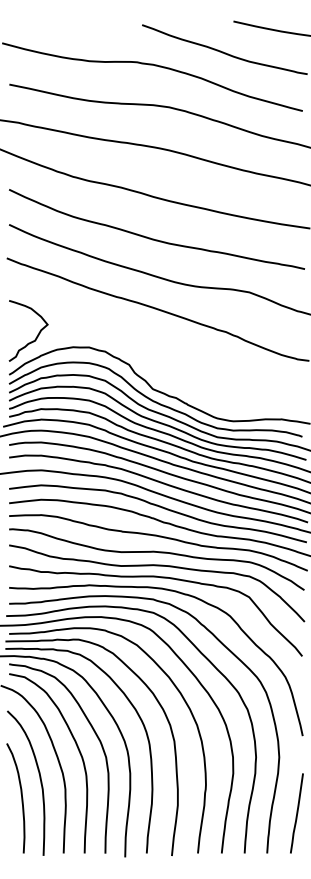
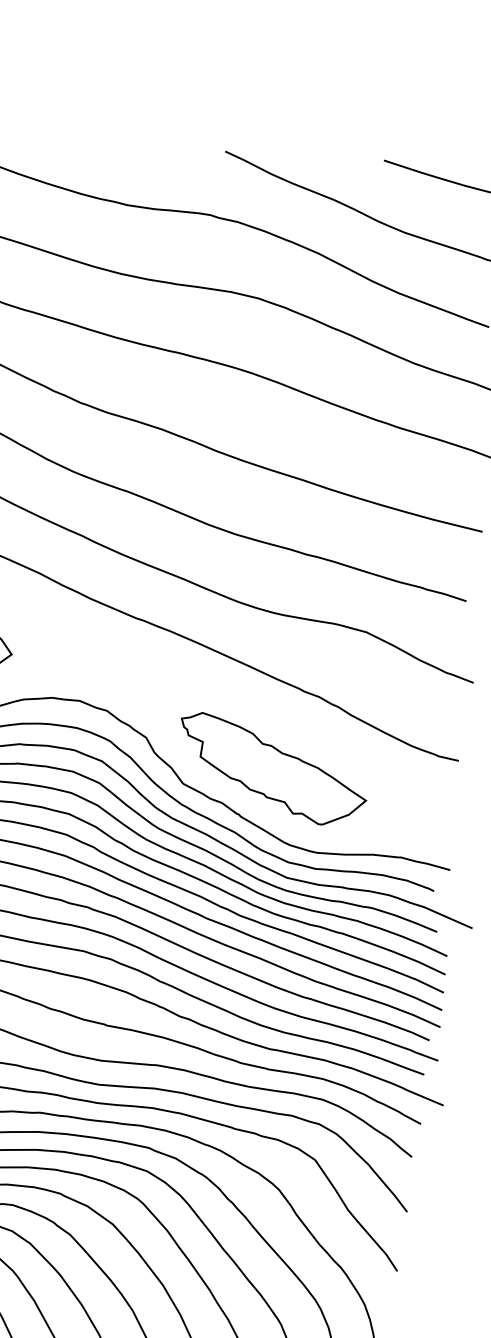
part: (203, 375) -> (273, 768), added

